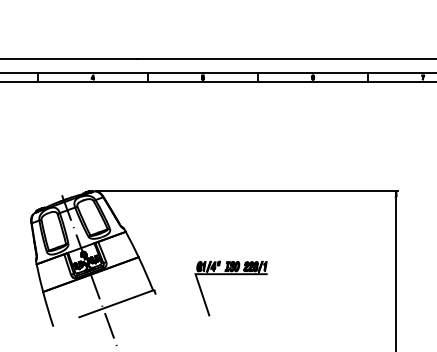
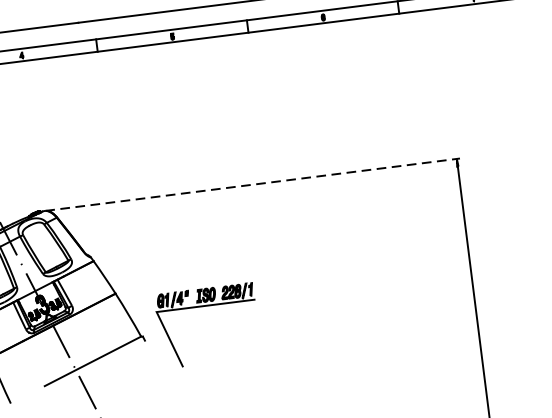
line: (247, 191) -> (253, 184), solid -> dashed
part: (230, 275) -> (204, 307), moved

